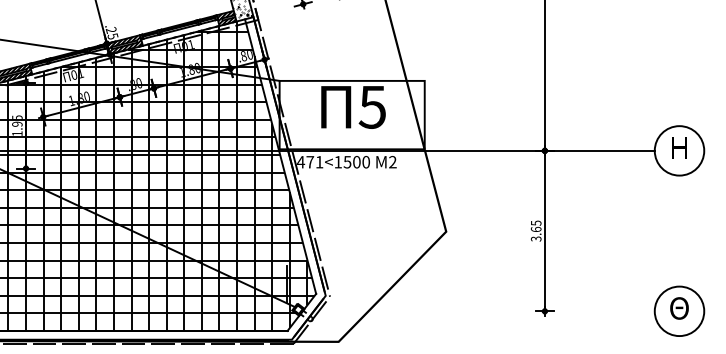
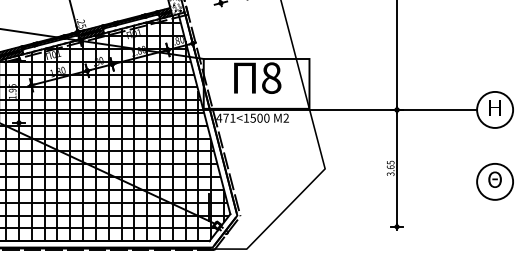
text: (372, 106) -> (271, 77), 5 -> 8
part: (678, 310) -> (494, 181), moved

